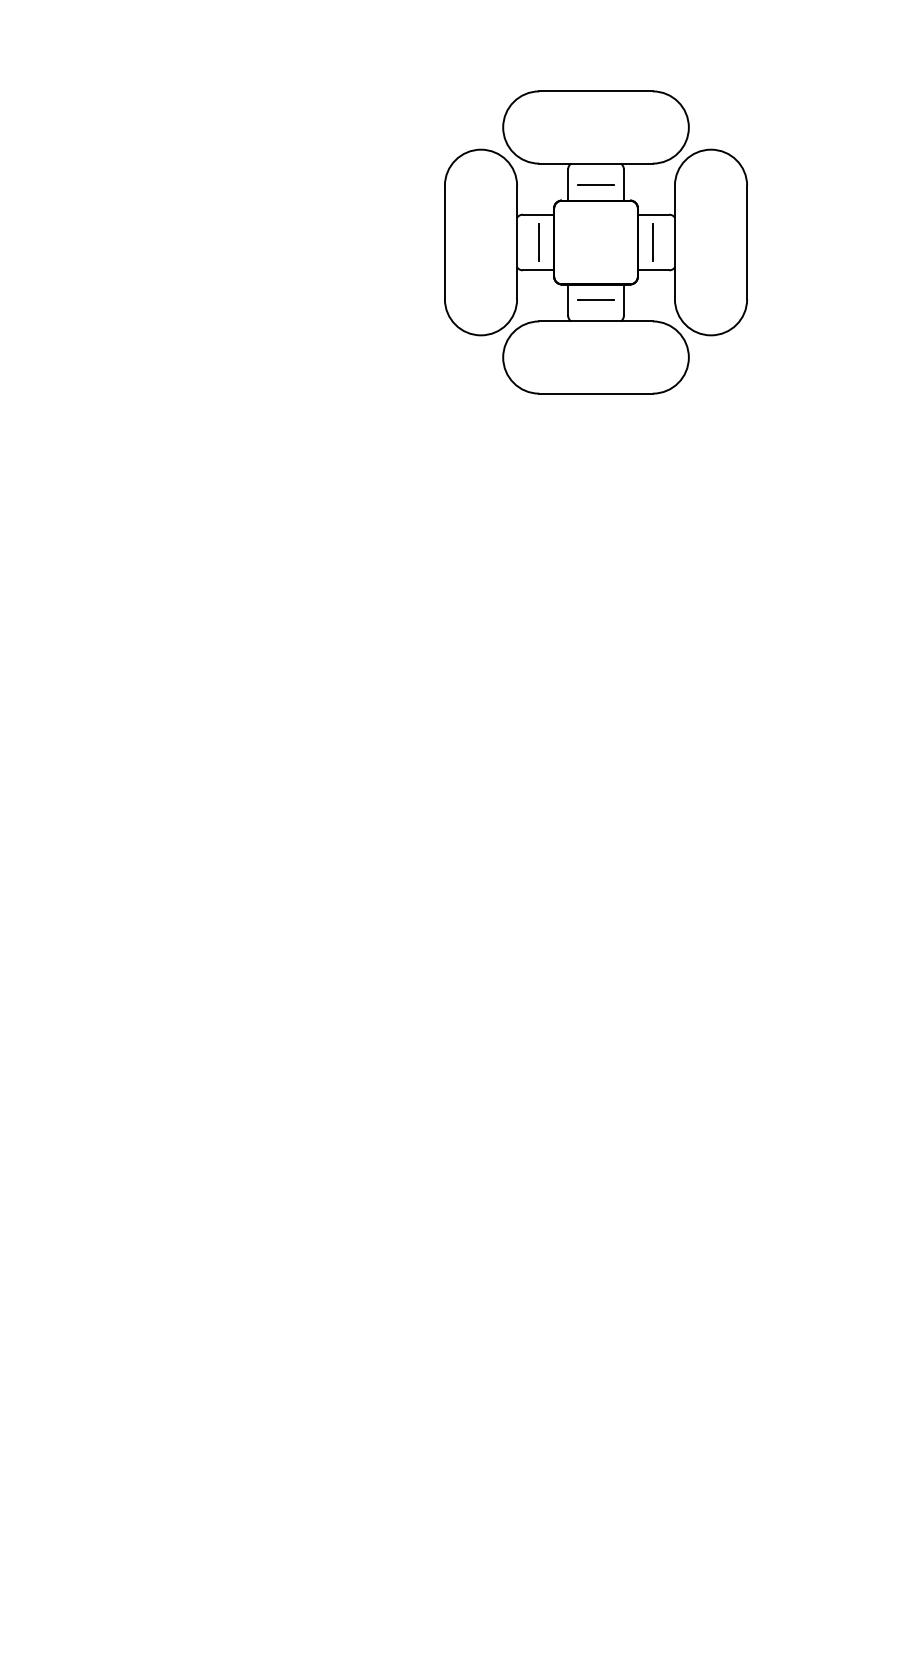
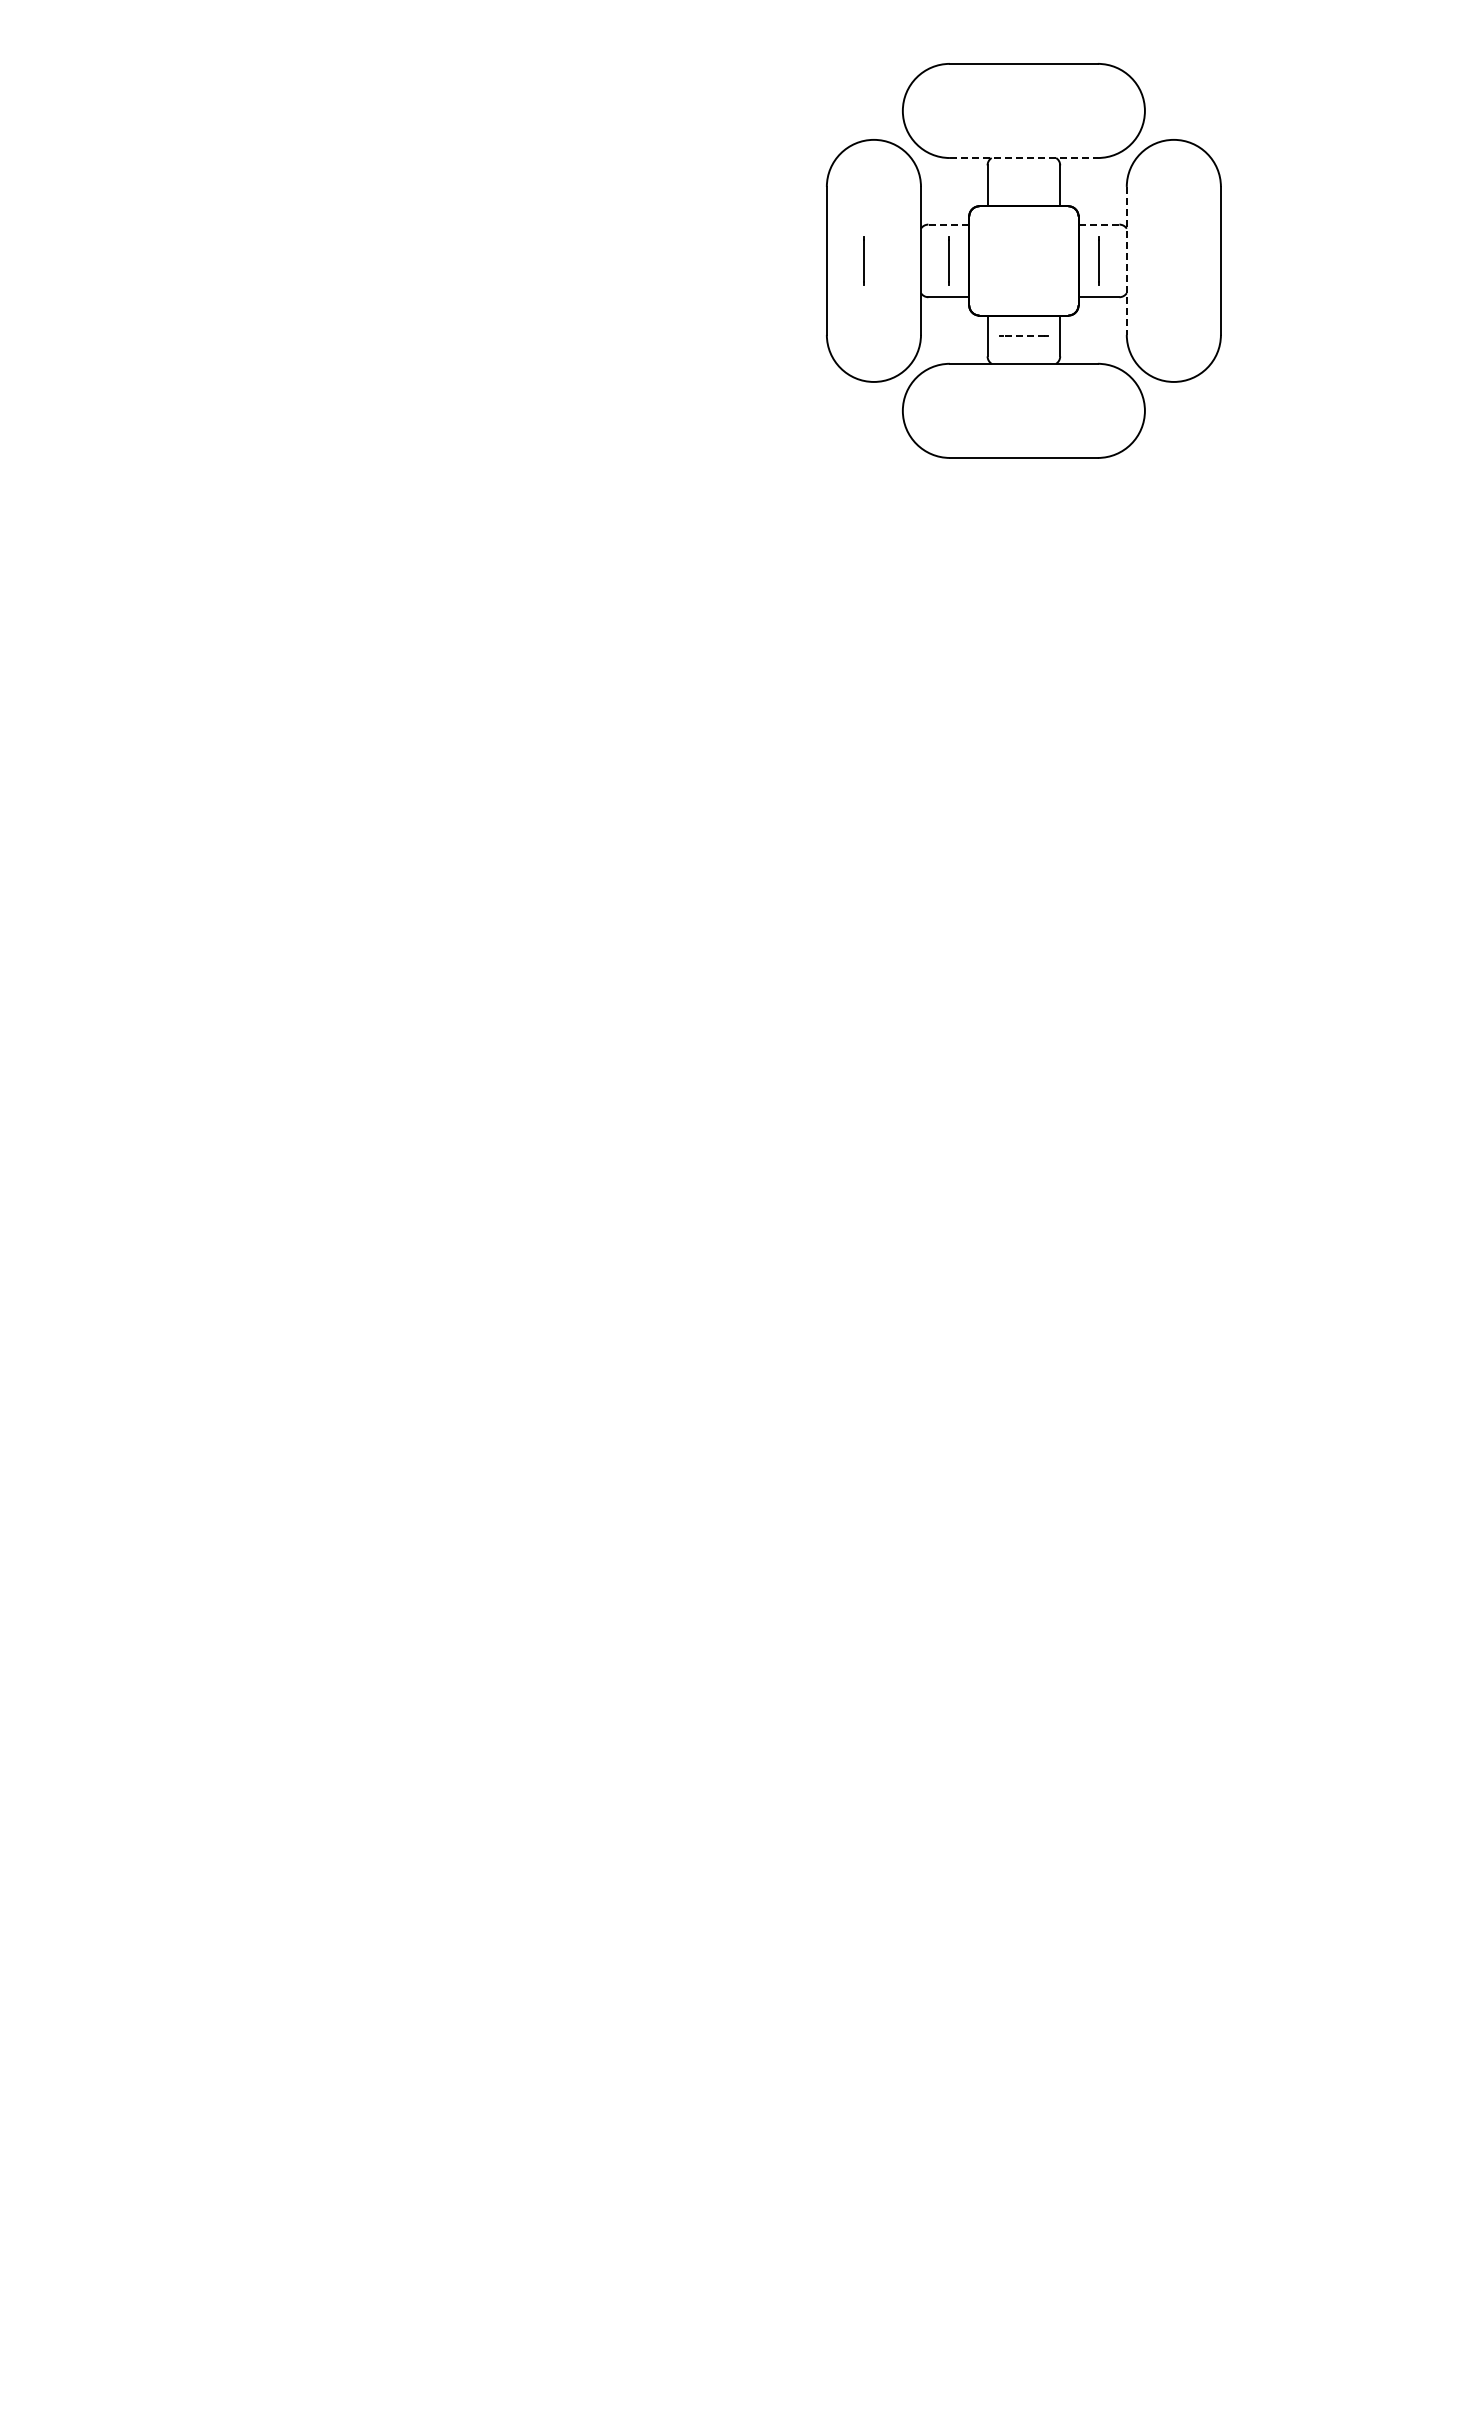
line: (595, 163) -> (1023, 158), solid -> dashed
line: (595, 184) -> (1023, 185), removed
line: (538, 214) -> (948, 224), solid -> dashed
line: (654, 214) -> (1099, 224), solid -> dashed
line: (473, 242) -> (863, 260), added
line: (674, 242) -> (1126, 260), solid -> dashed
line: (595, 299) -> (1023, 335), solid -> dashed

